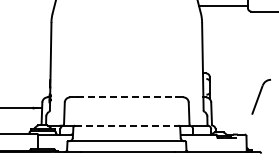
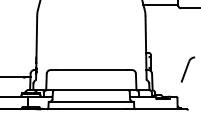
line: (126, 97) -> (91, 70), dashed -> solid
line: (126, 125) -> (91, 90), dashed -> solid

